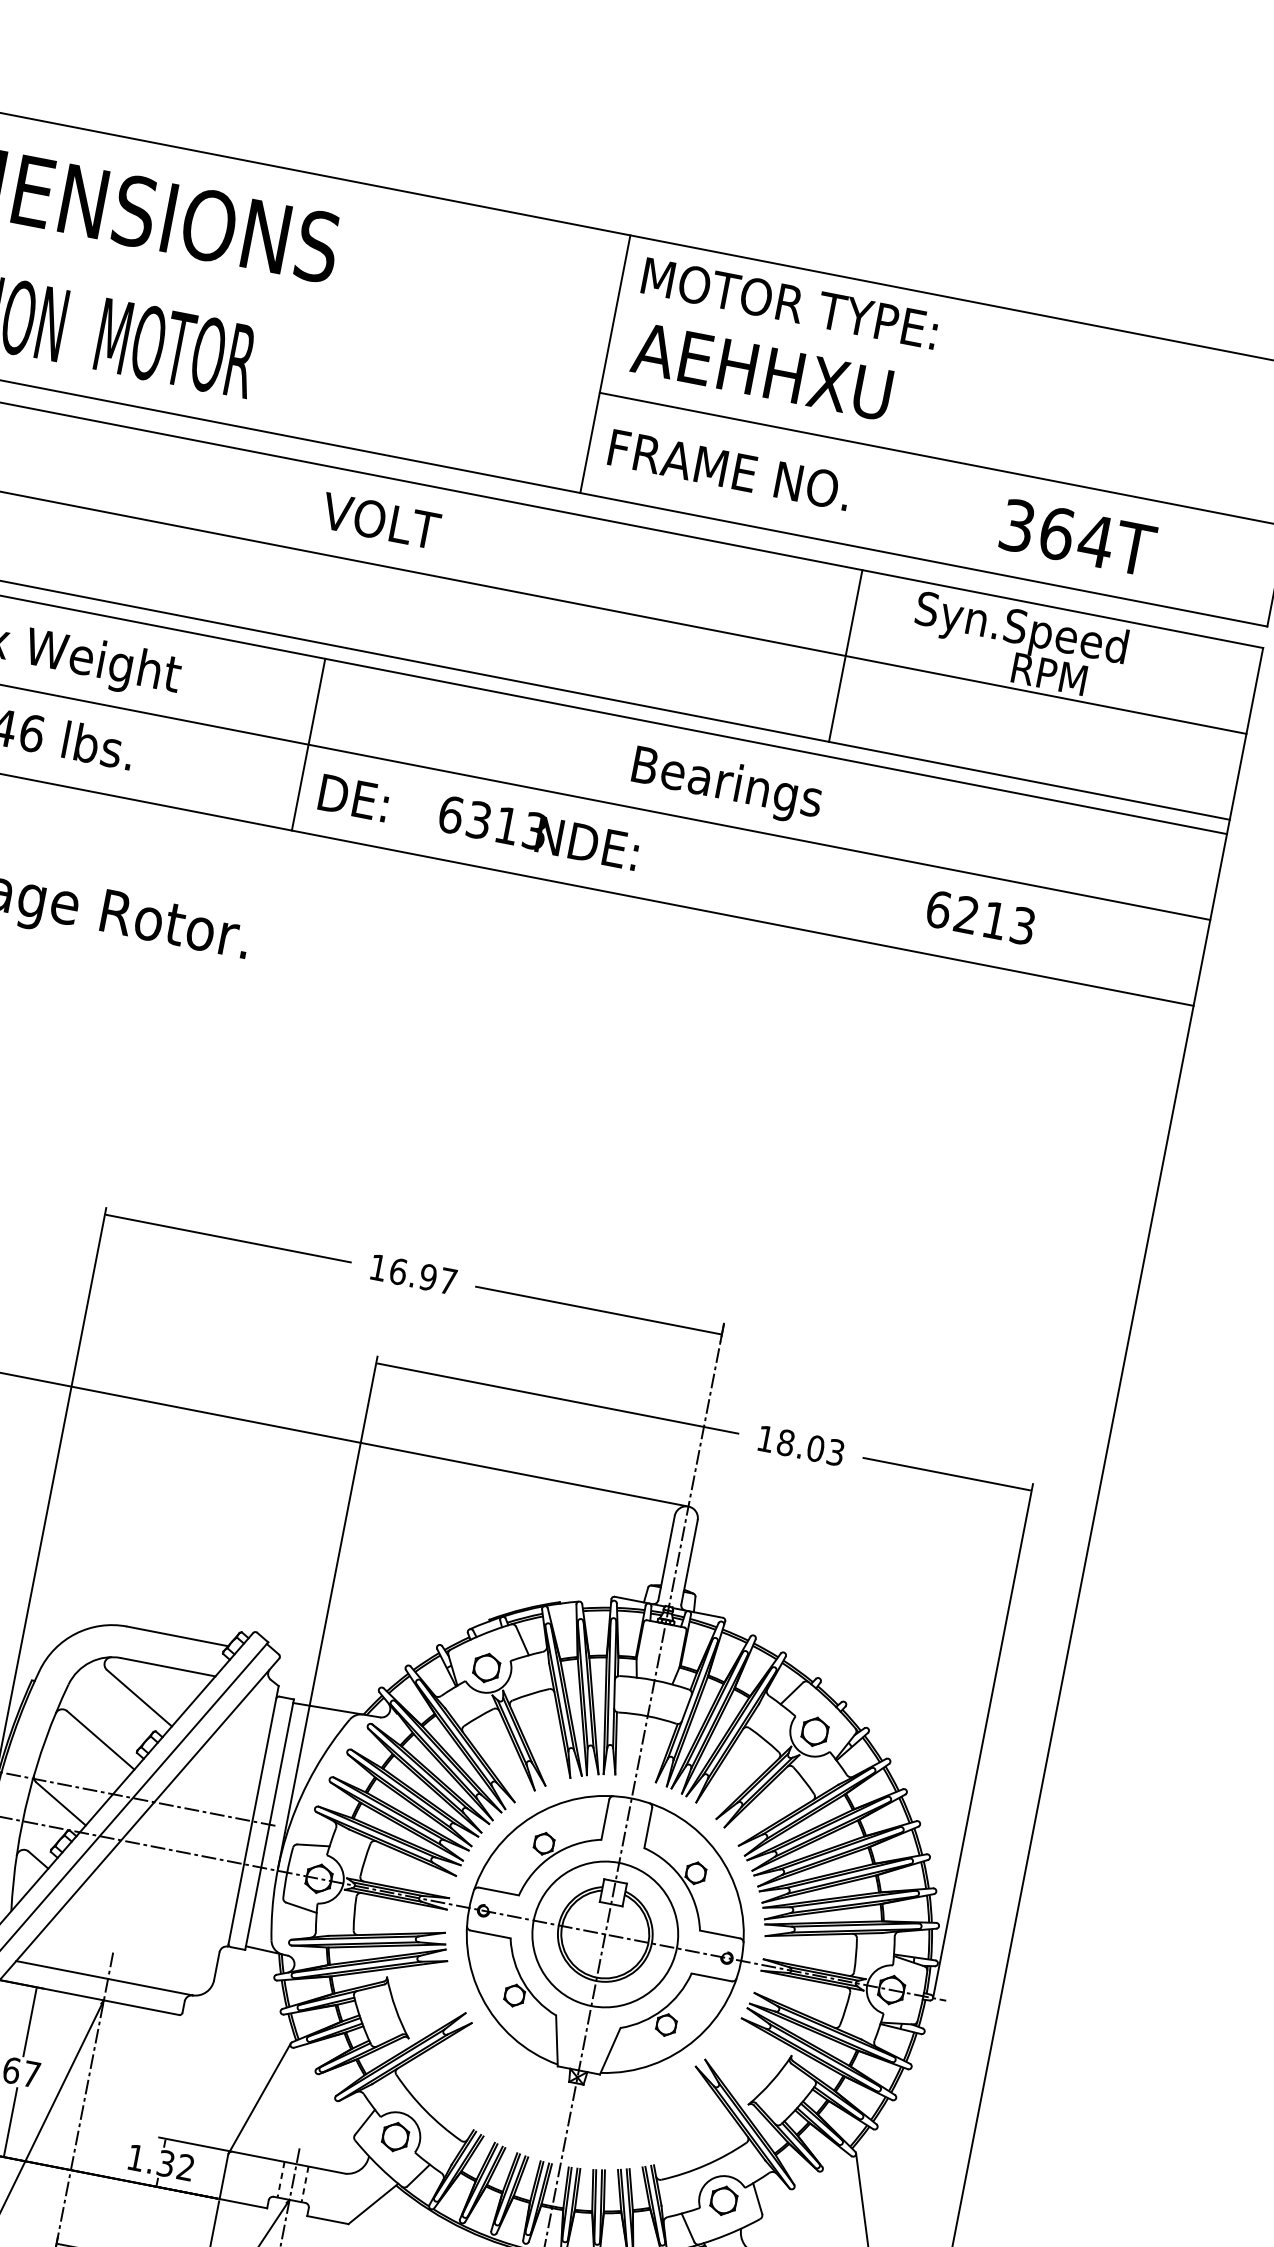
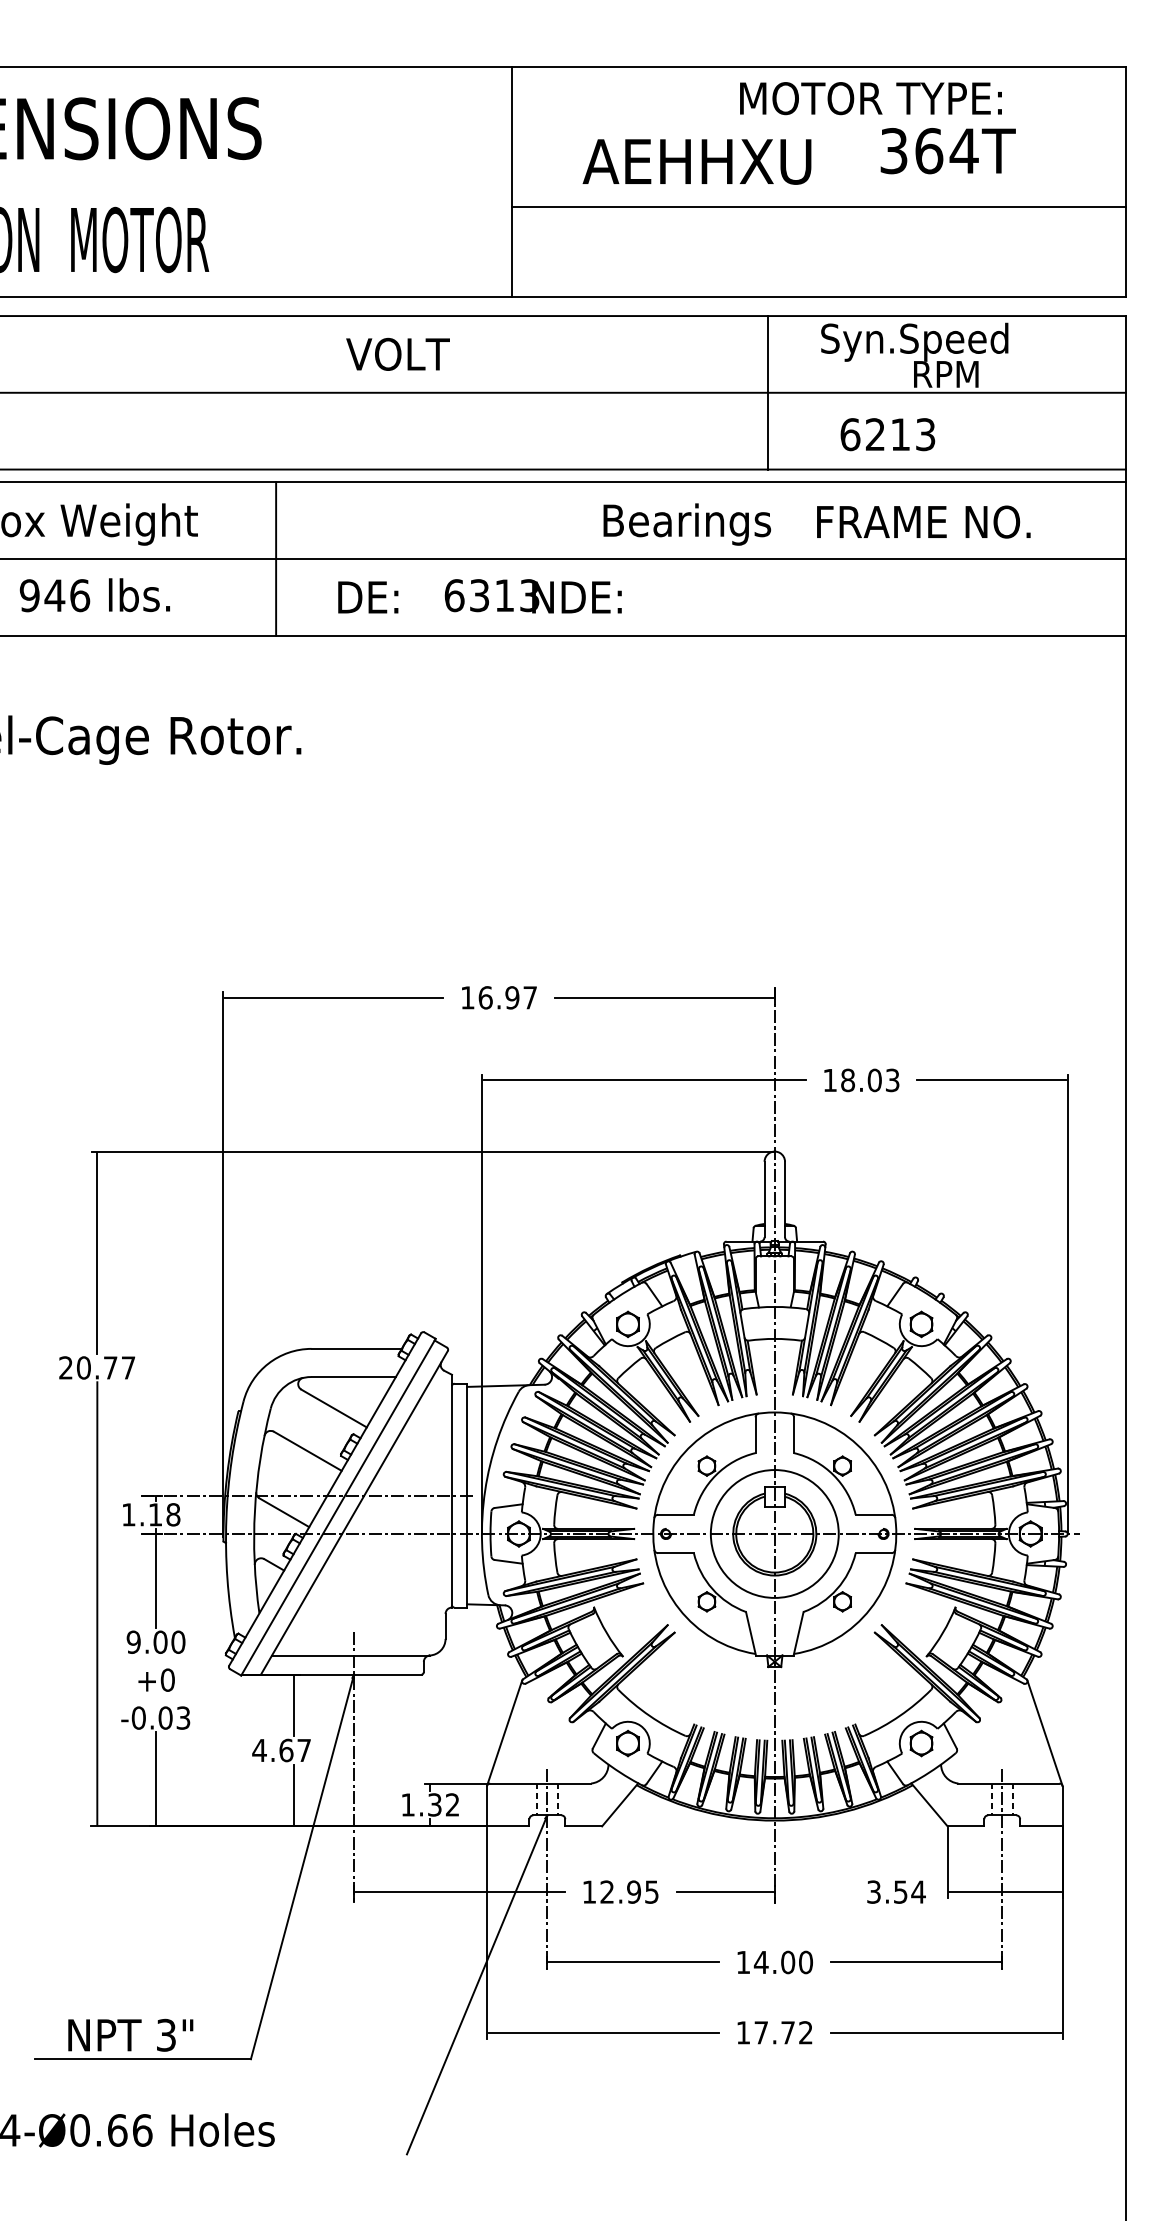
text: (789, 303) -> (870, 98), moved
text: (761, 371) -> (696, 161), moved
text: (729, 469) -> (923, 521), moved
text: (380, 519) -> (397, 353), moved
text: (1077, 538) -> (947, 151), moved
line: (309, 744) -> (276, 558), moved
text: (980, 917) -> (887, 434), moved

